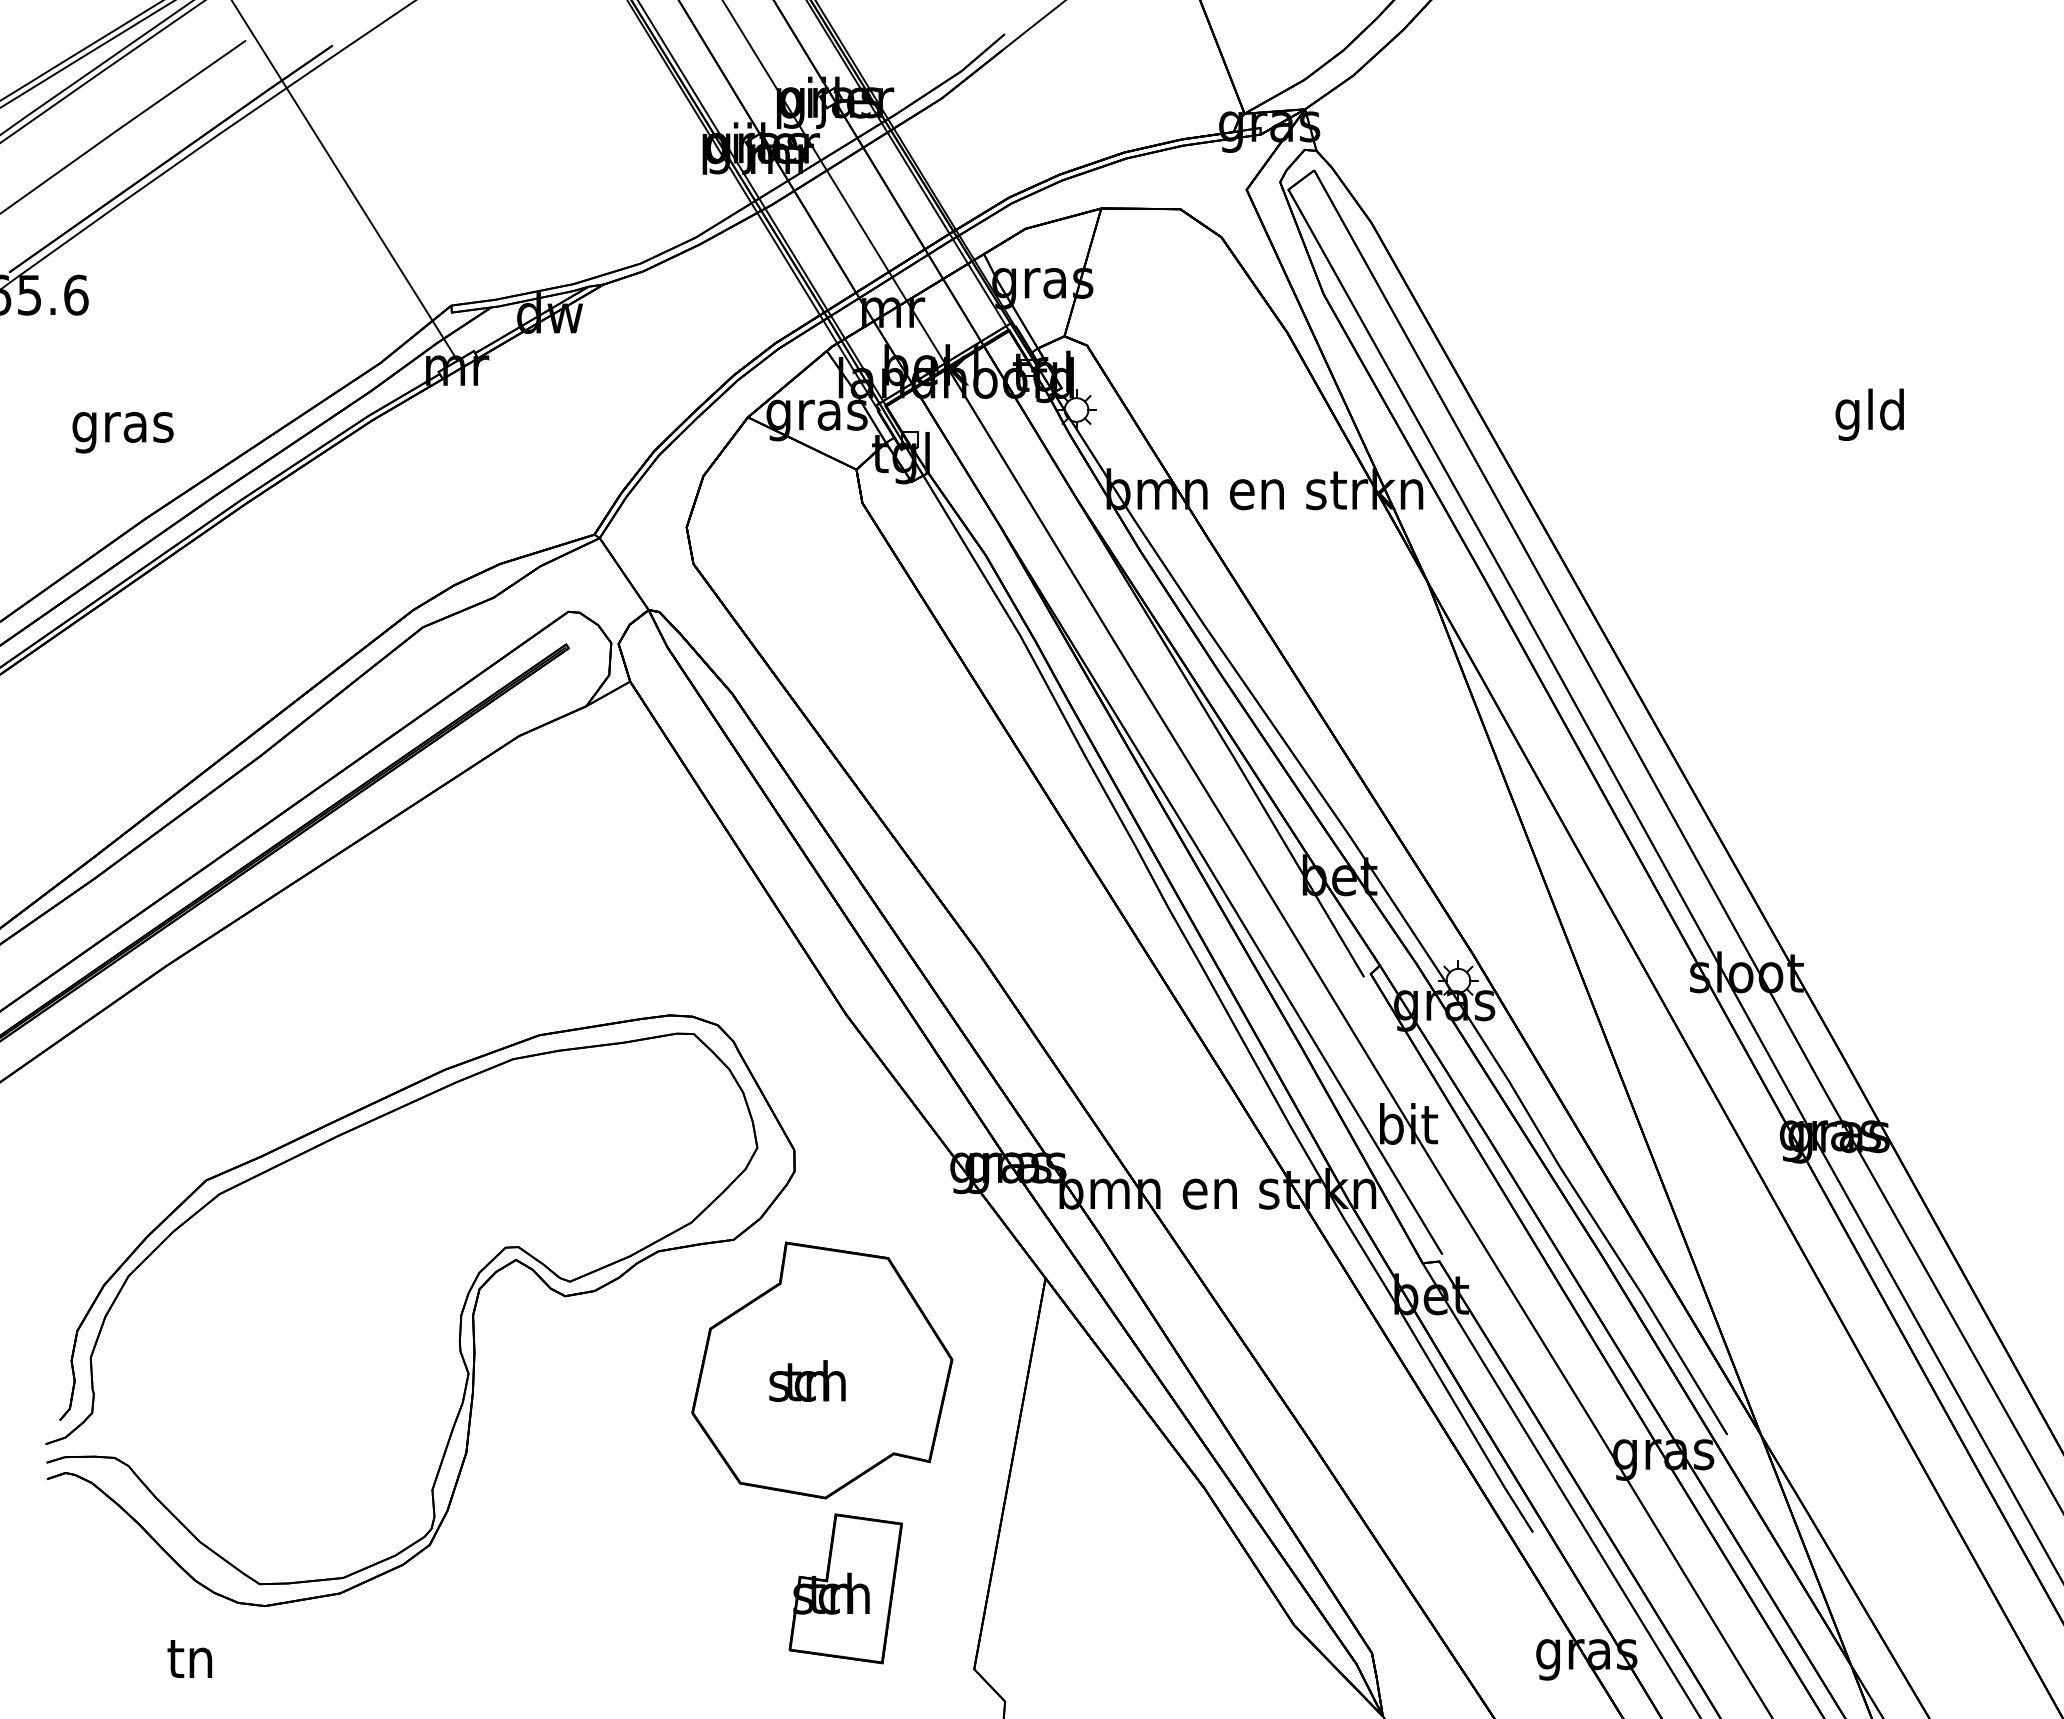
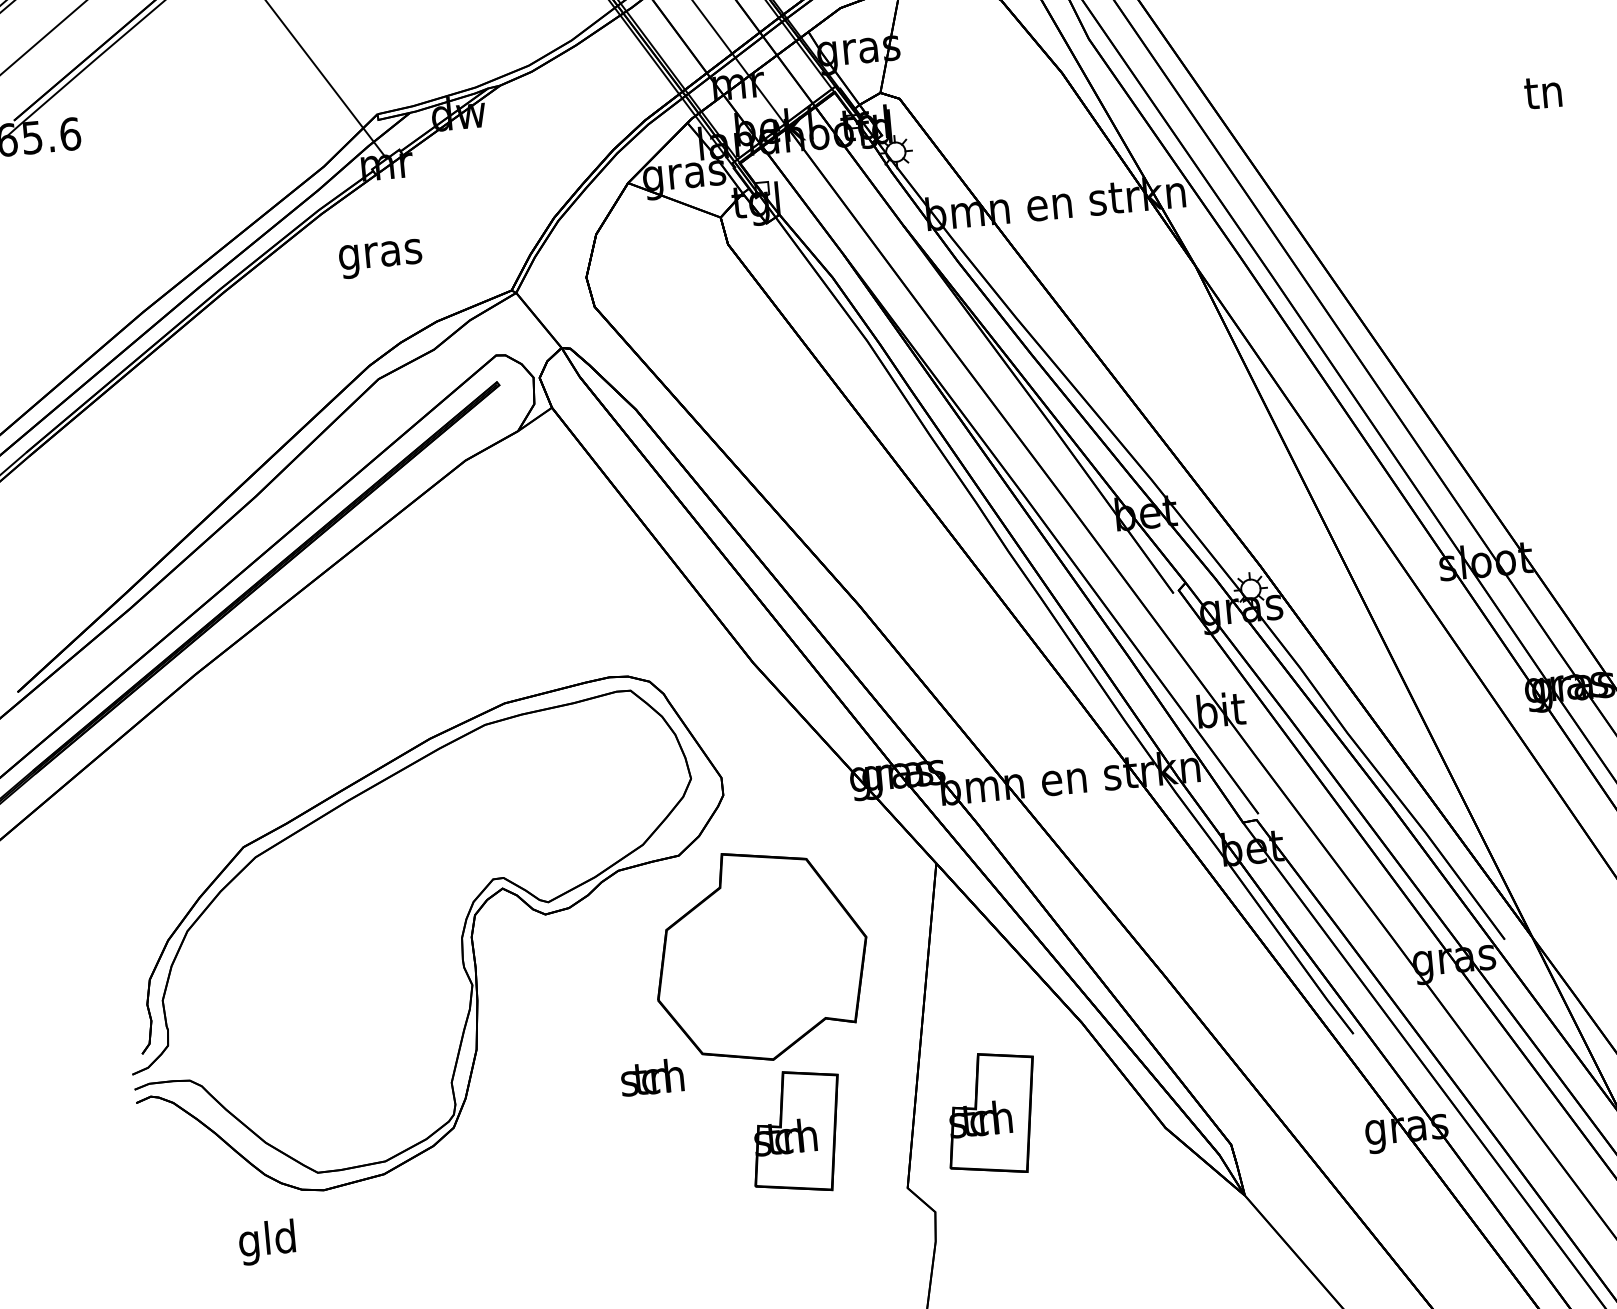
text: (1869, 414) -> (1543, 95), gld -> tn
text: (122, 432) -> (380, 258), moved
text: (807, 1380) -> (652, 1076), moved
part: (1084, 1588) -> (991, 1113), added
text: (190, 1662) -> (267, 1241), tn -> gld

